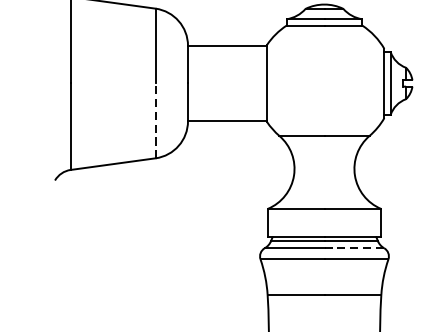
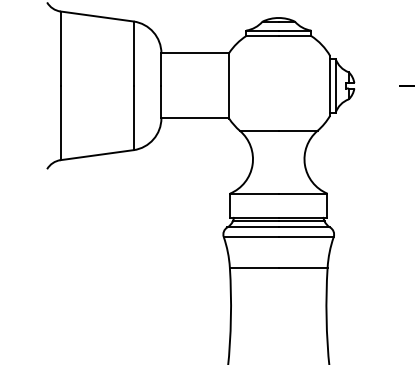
line: (155, 120) -> (133, 117), dashed -> solid
line: (354, 248) -> (304, 227), dashed -> solid

